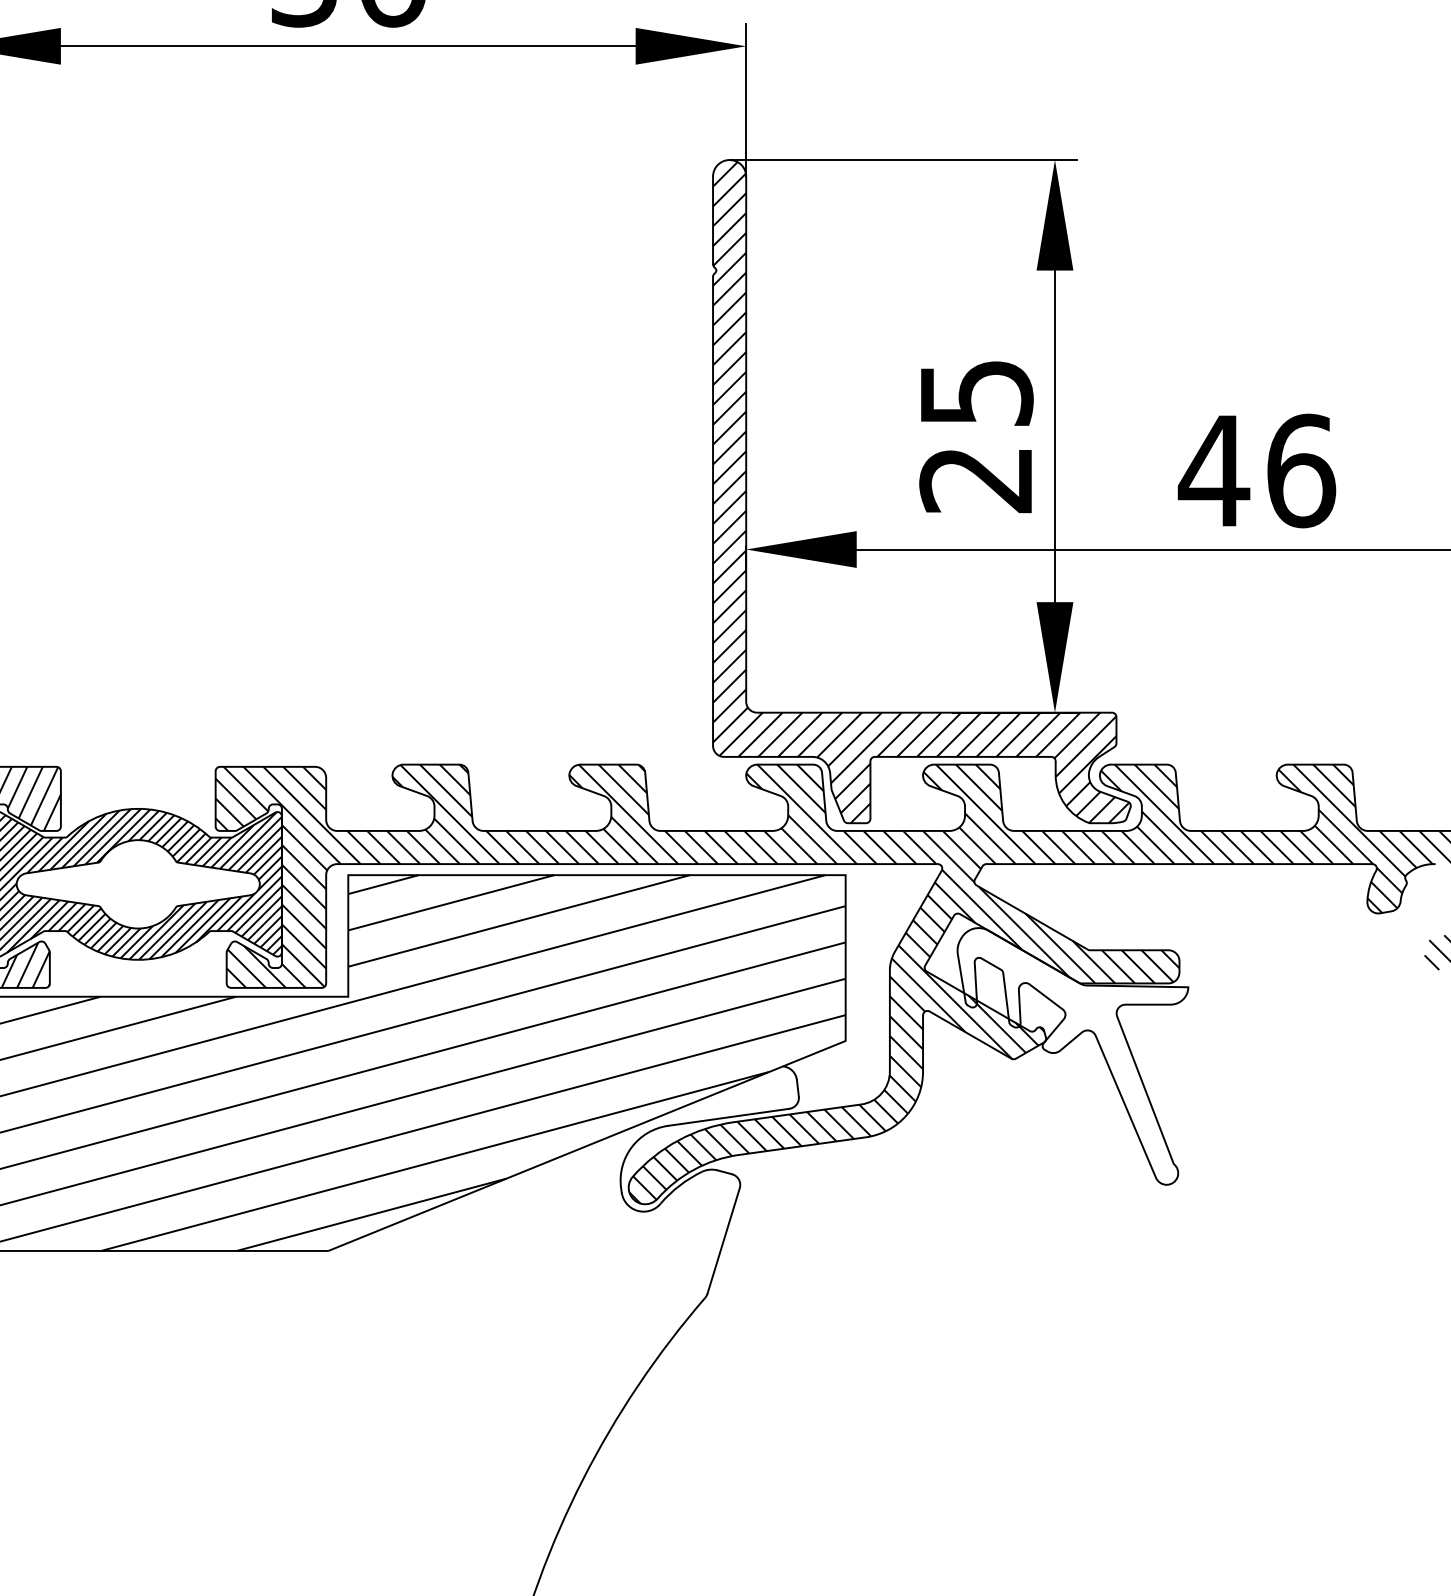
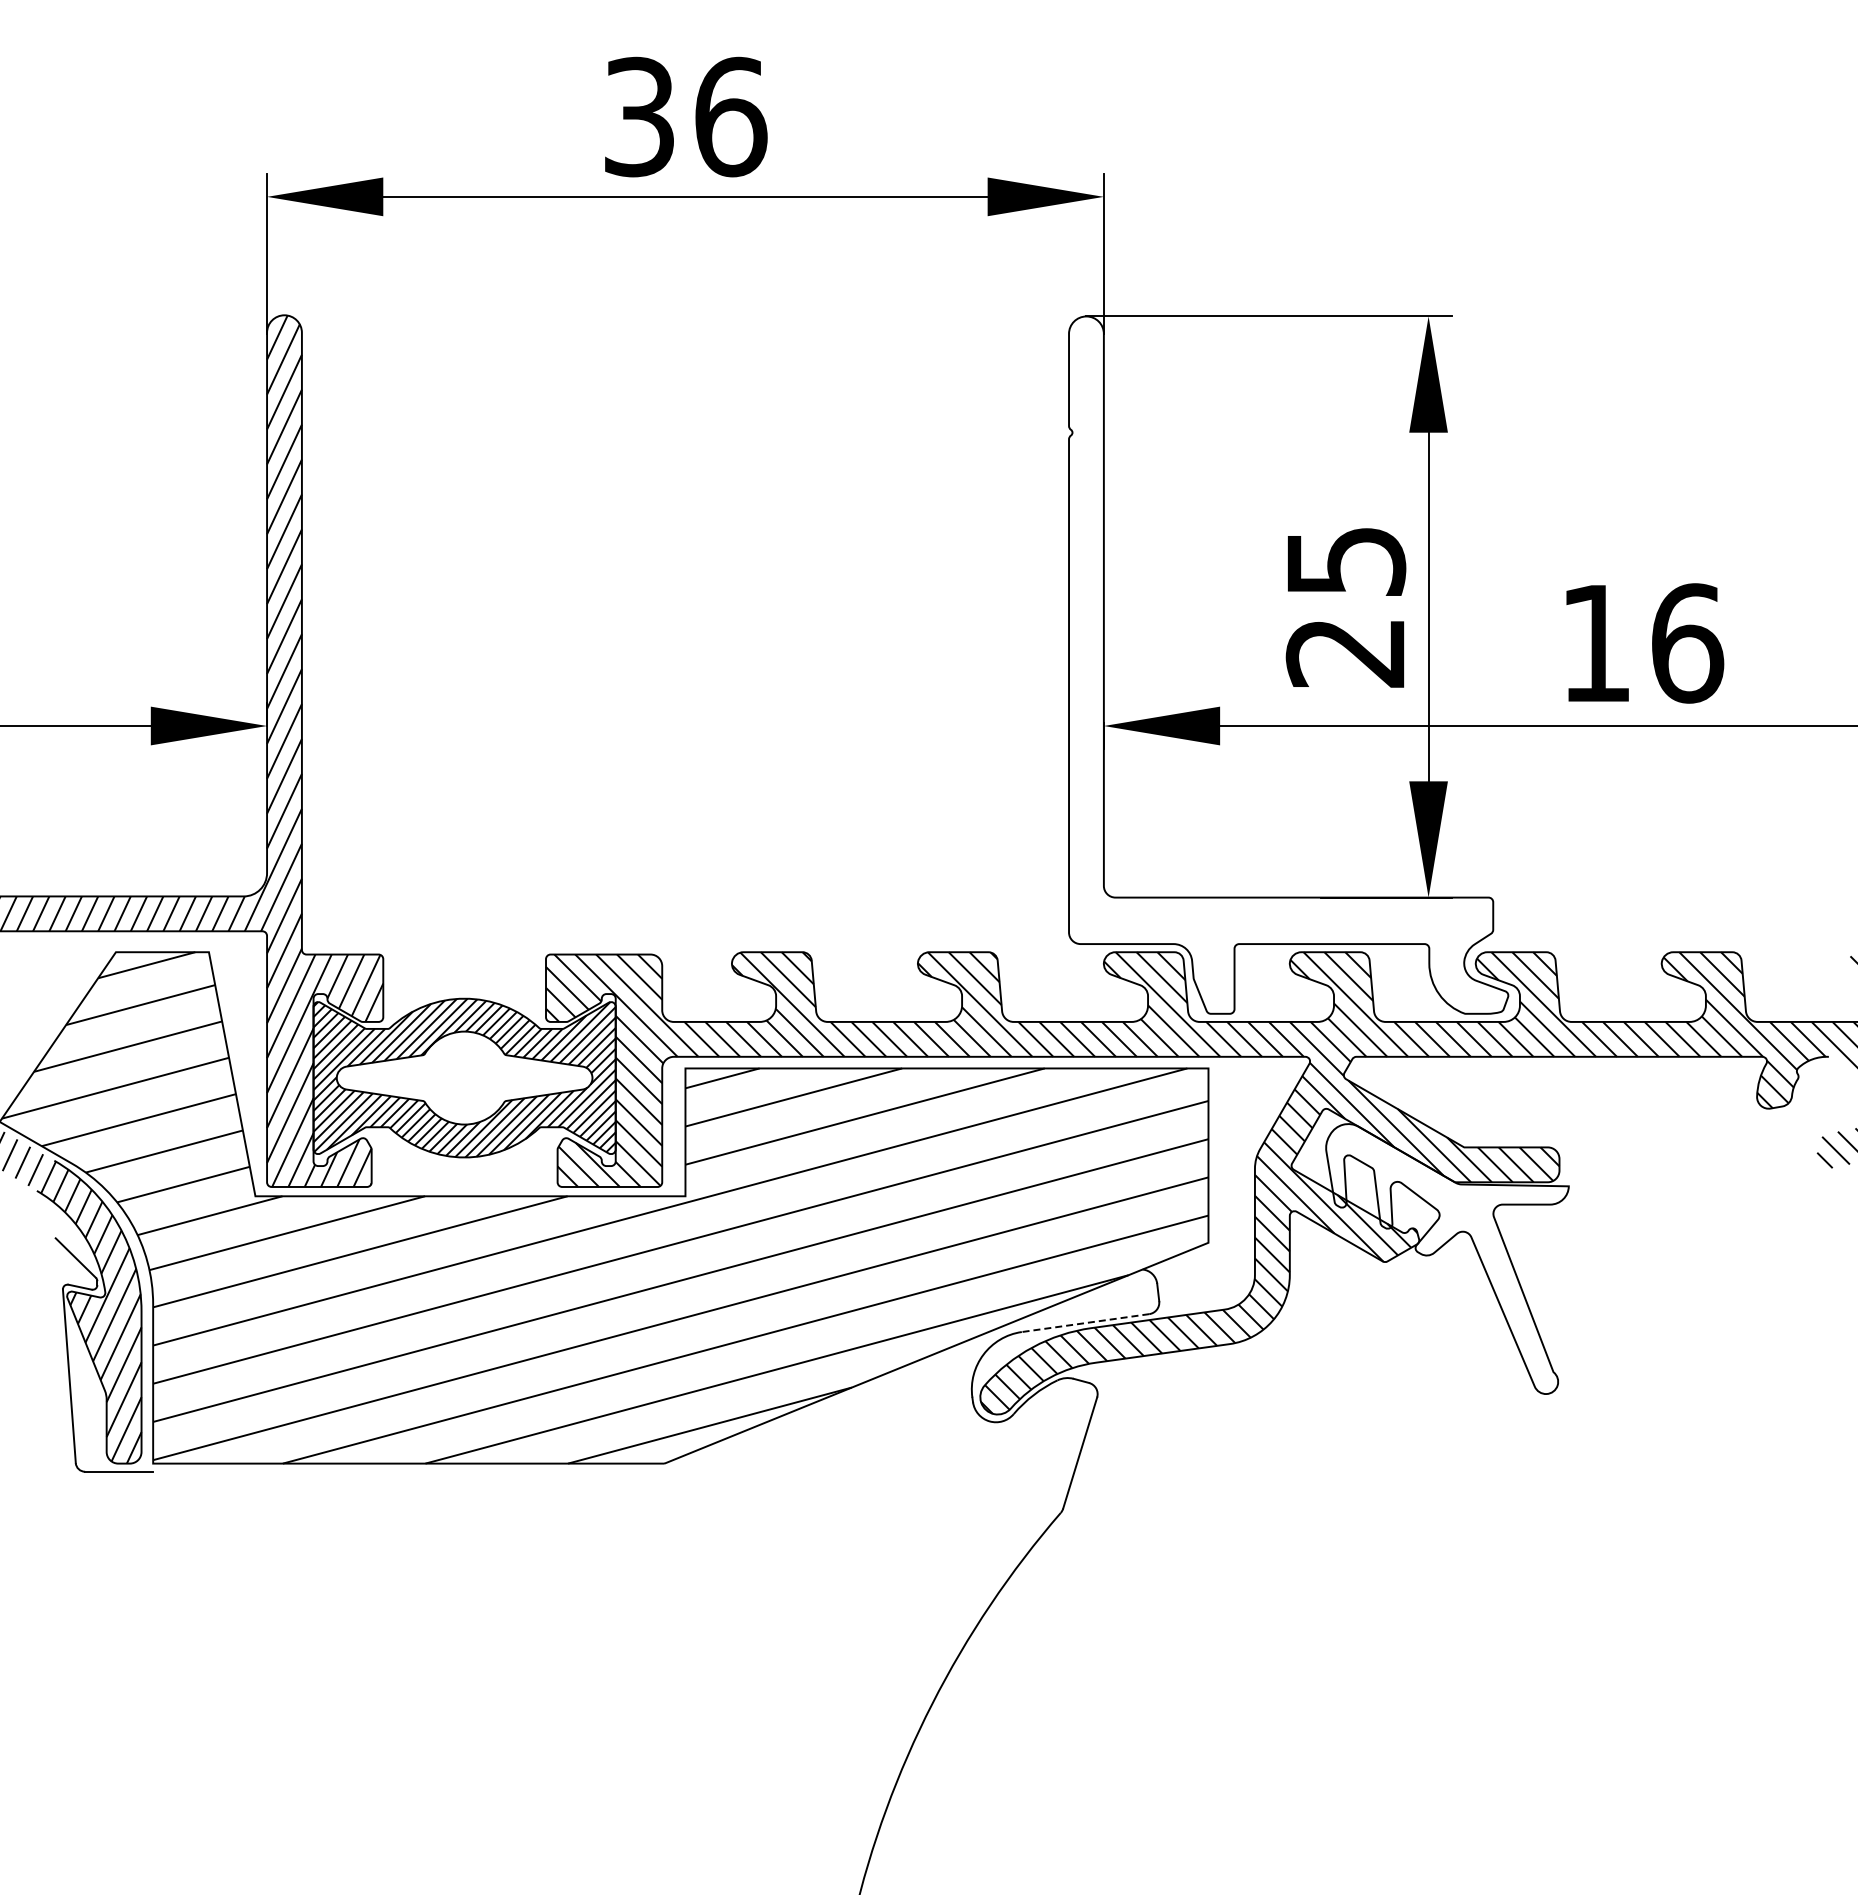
text: (1213, 471) -> (1595, 643), 46 -> 16
hatch: (920, 491) -> (1287, 665), removed
line: (728, 1117) -> (1085, 1323), solid -> dashed

